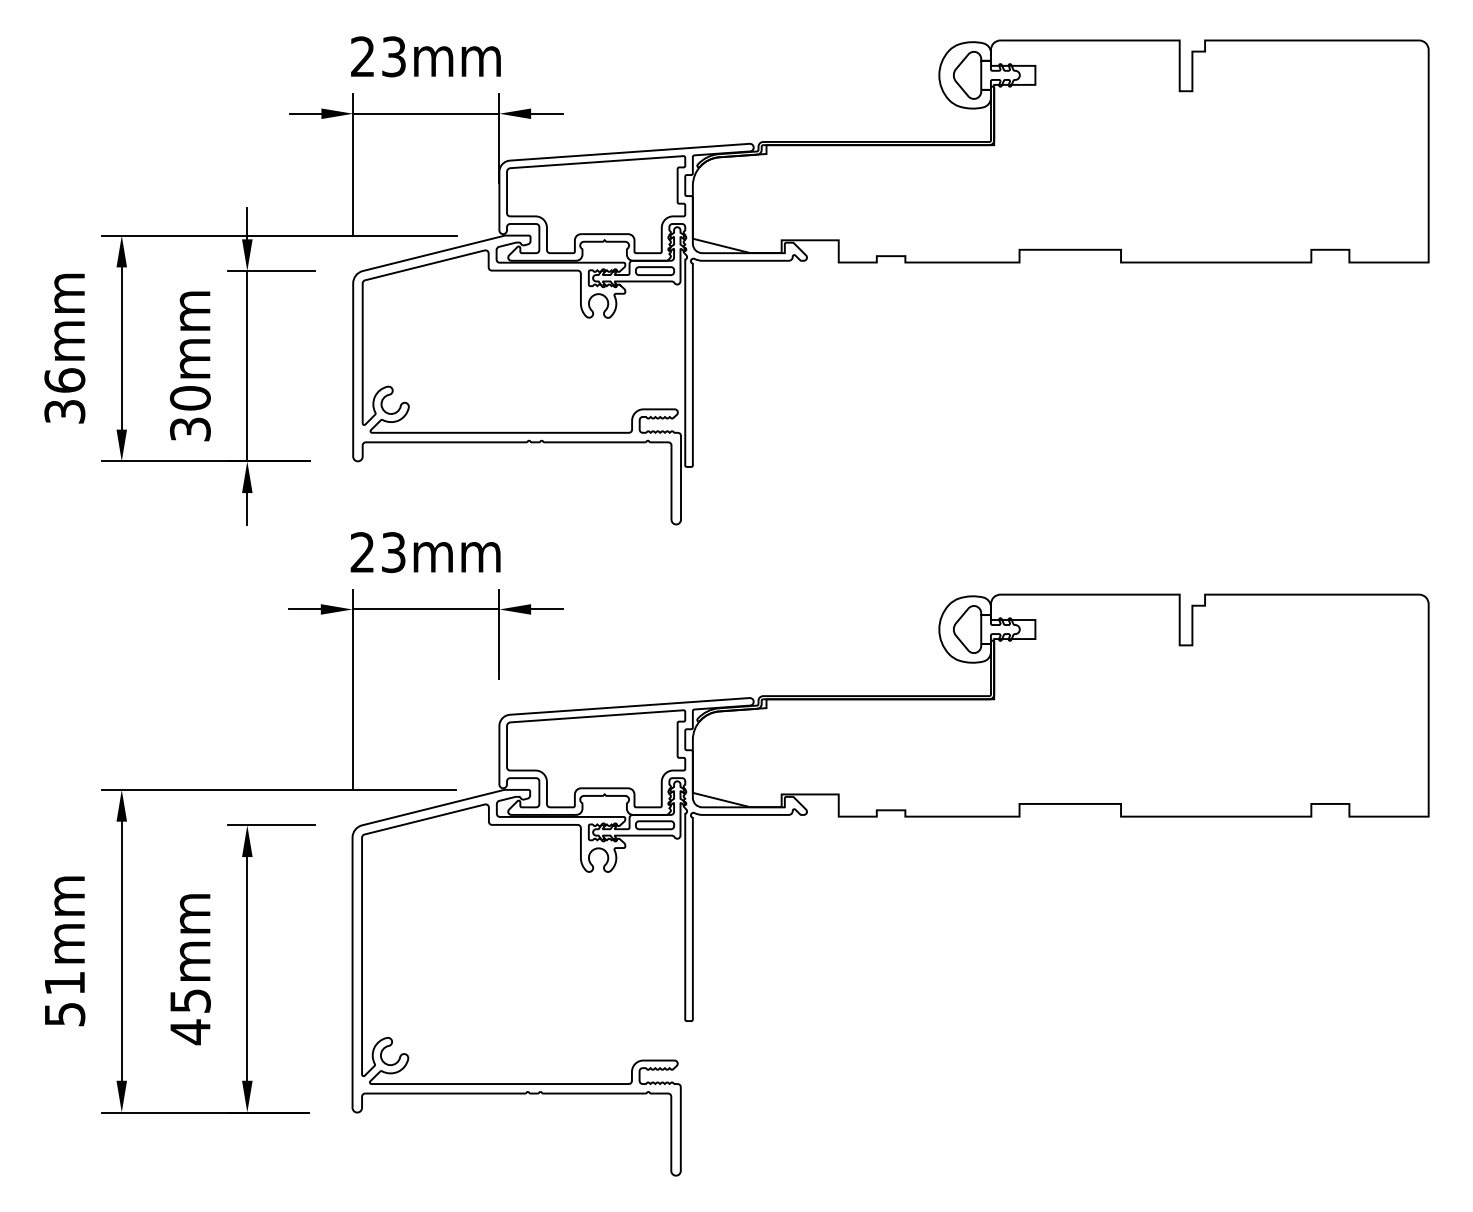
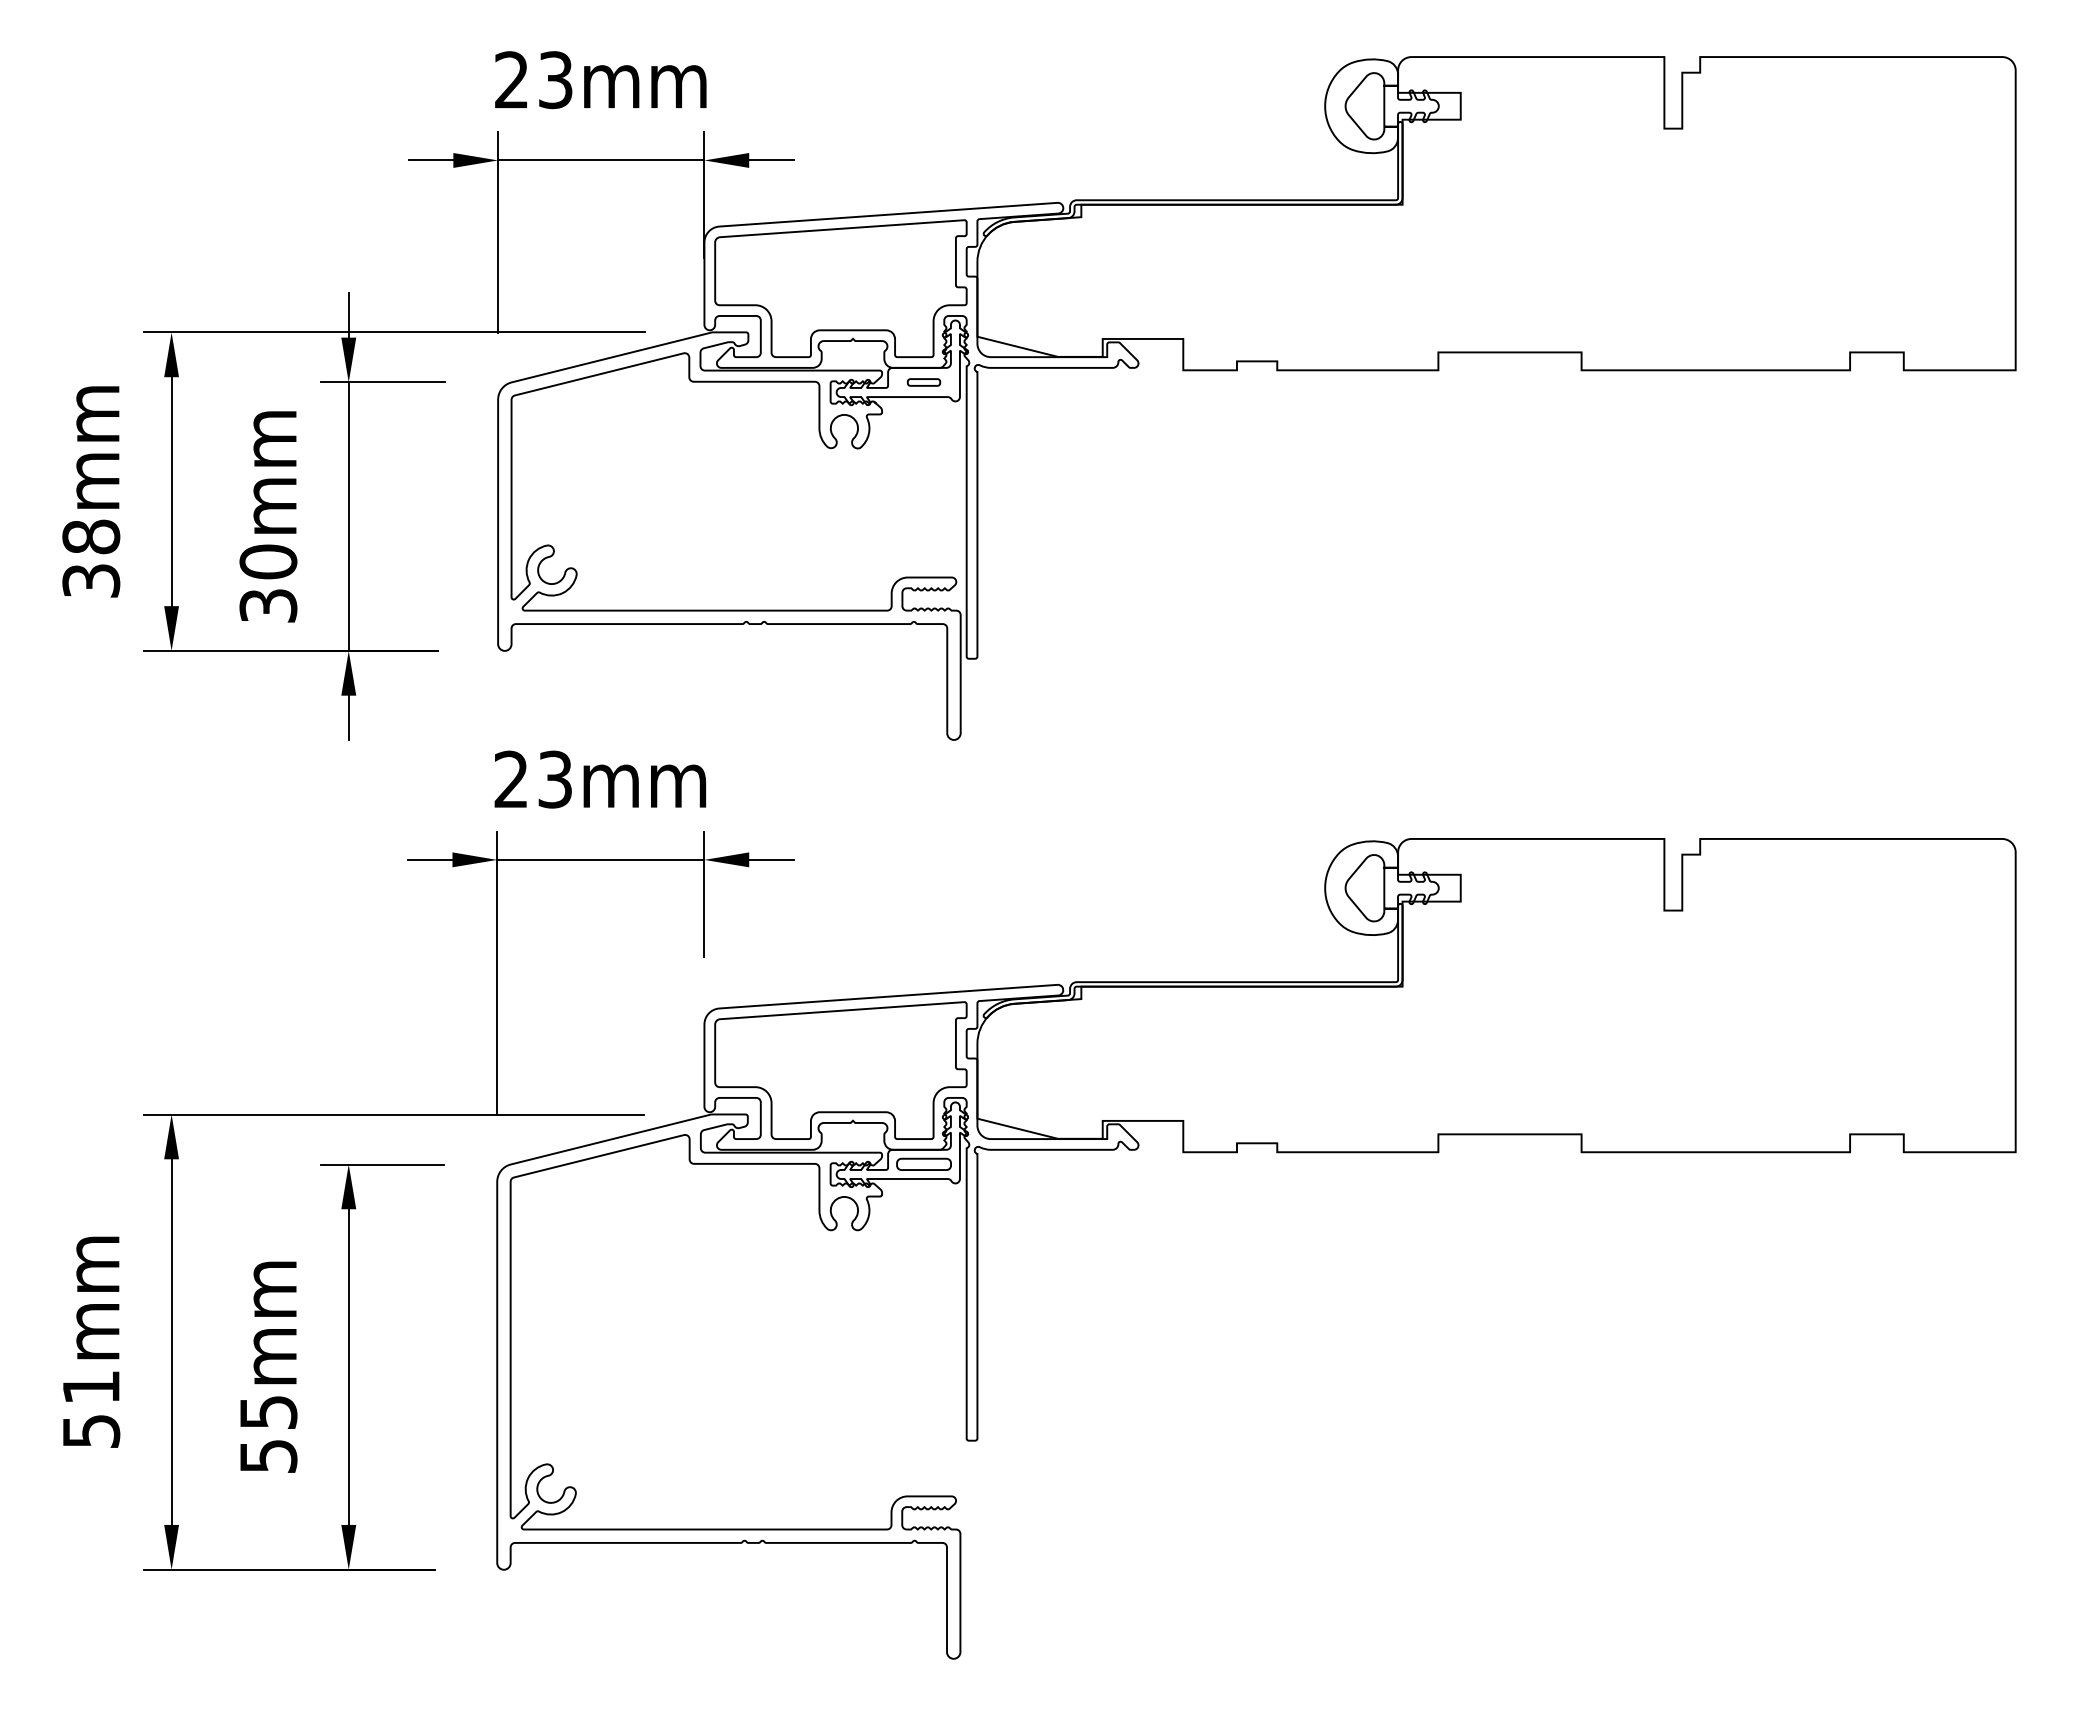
part: (654, 271) -> (923, 382), size x0.6
text: (65, 380) -> (91, 536), 36mm -> 38mm
text: (190, 1032) -> (268, 1456), 45mm -> 55mm

